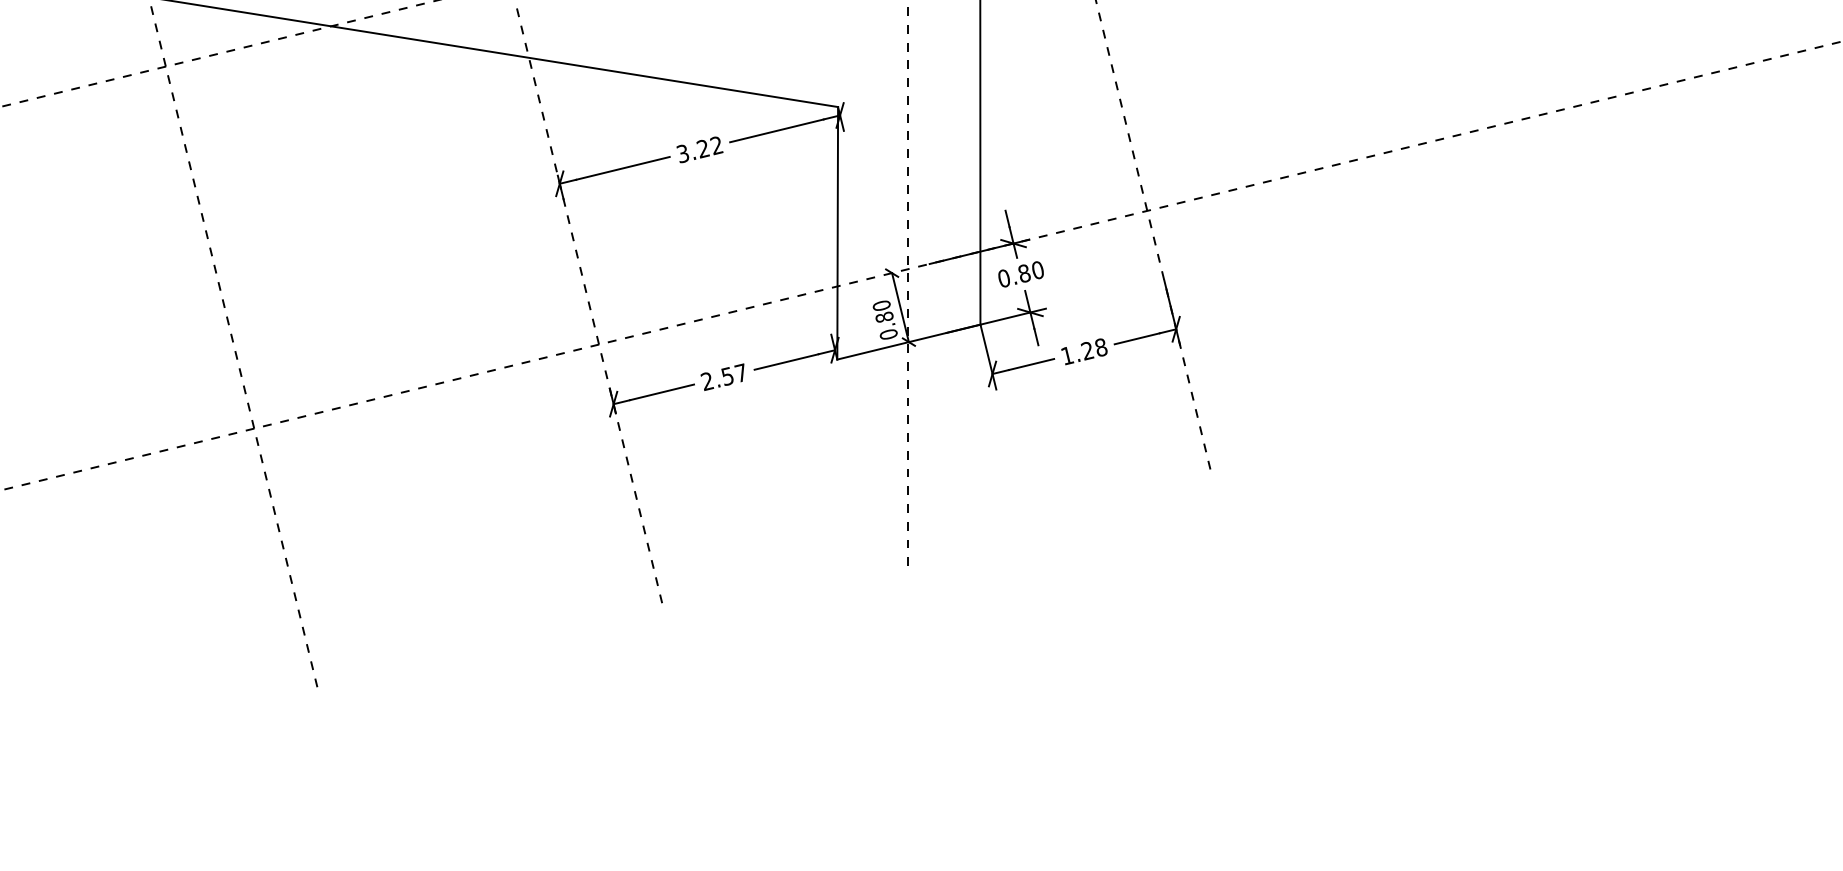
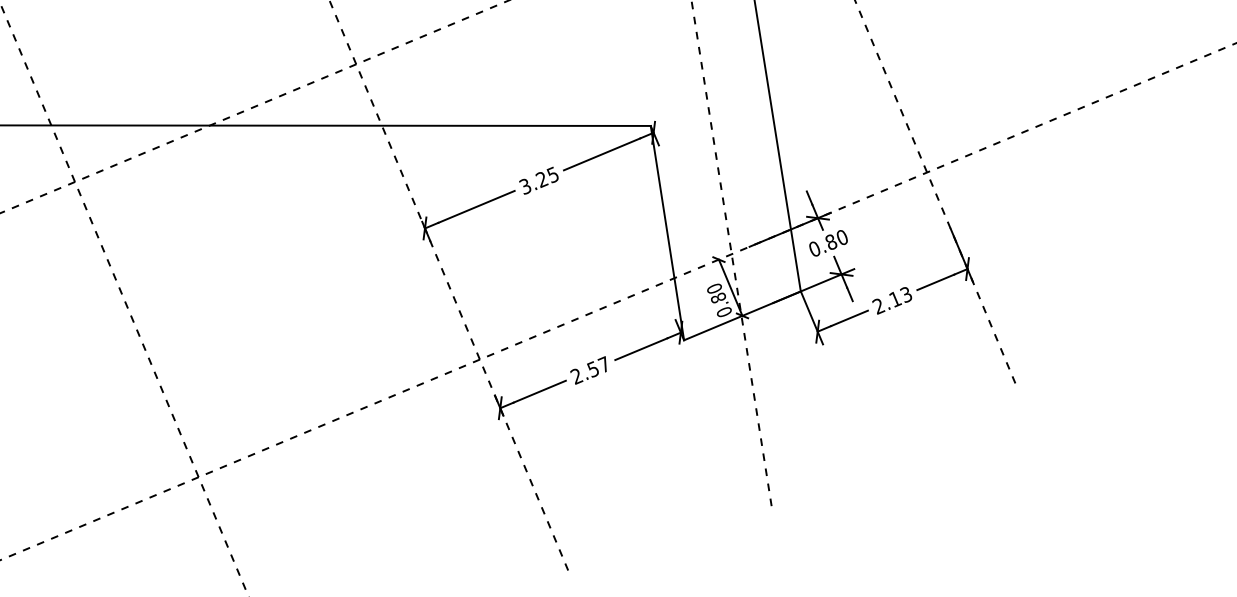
text: (716, 145) -> (552, 174), 3.22 -> 3.25
text: (1083, 351) -> (891, 300), 1.28 -> 2.13

